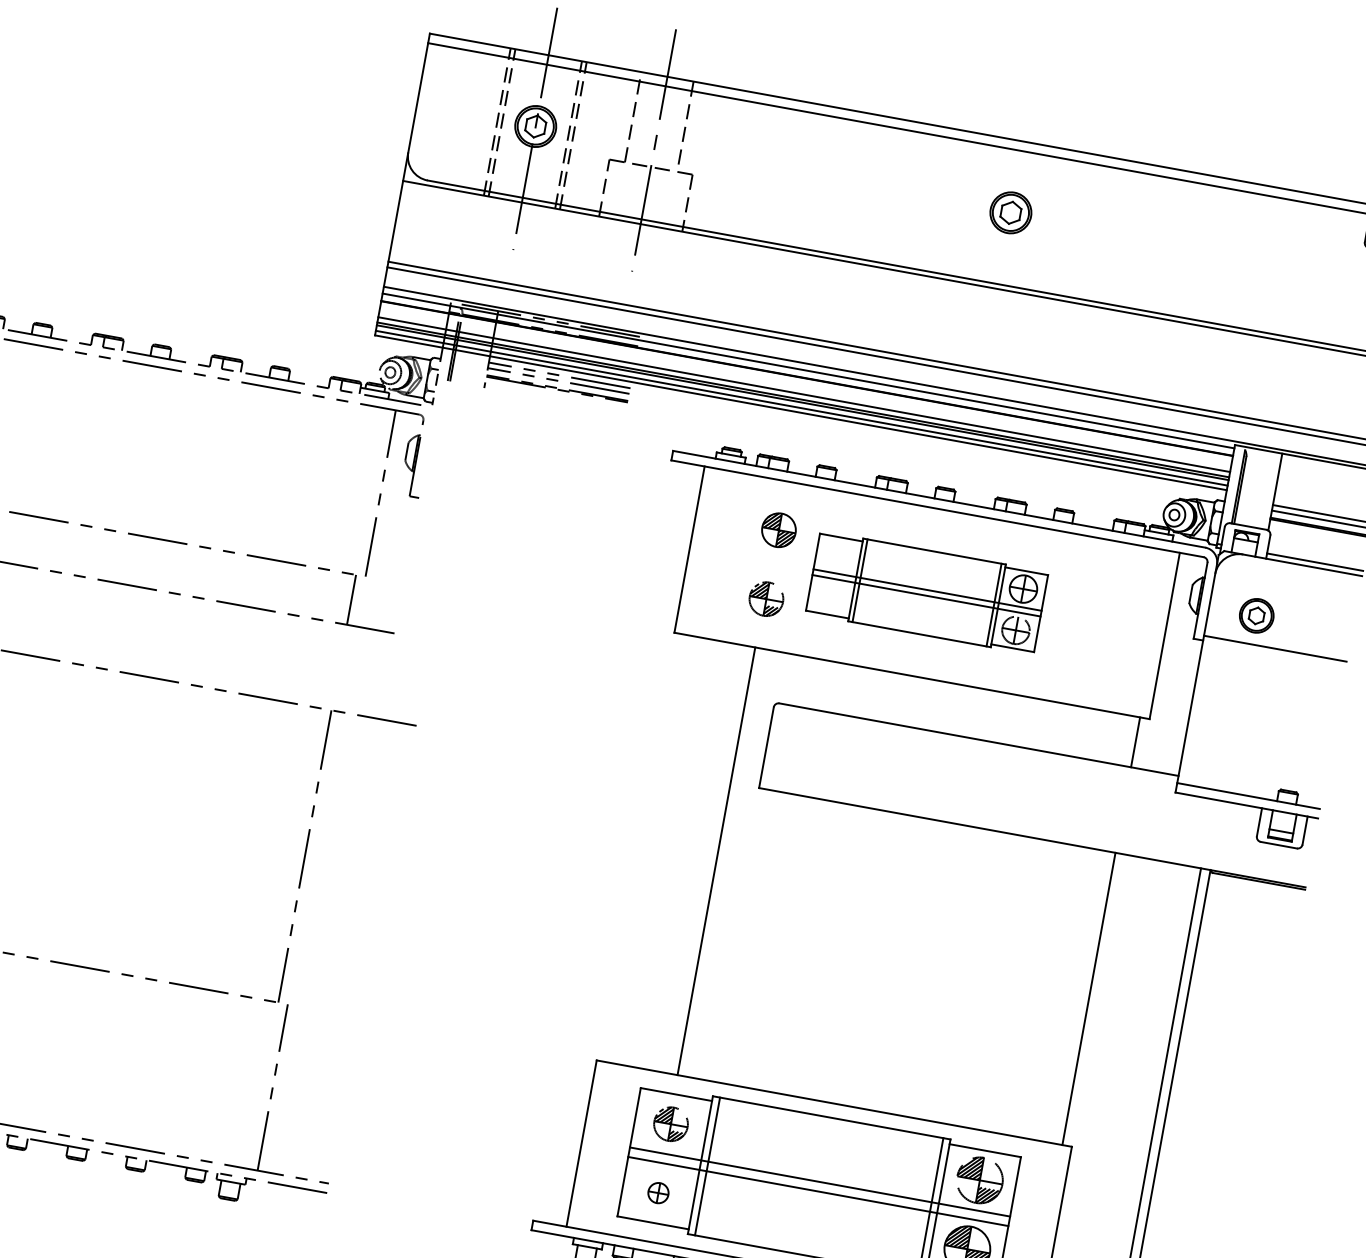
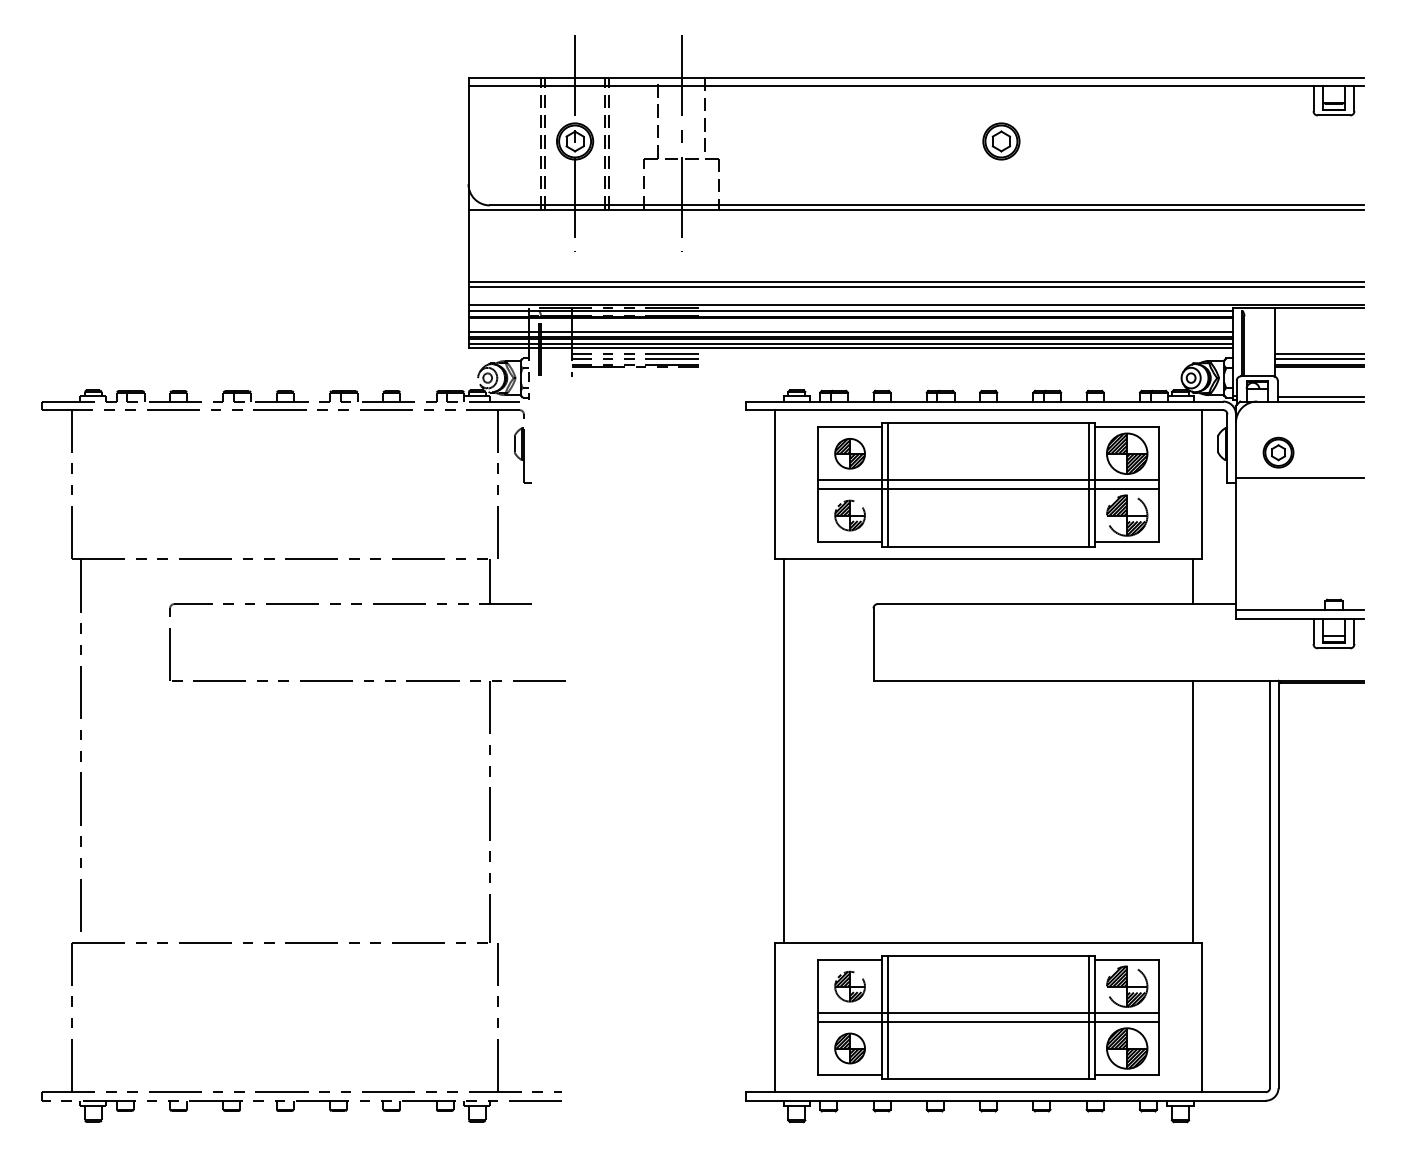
part: (927, 592) -> (988, 484), size x1.67
line: (716, 861) -> (784, 751), moved
part: (657, 1193) -> (849, 1048), size x1.67

